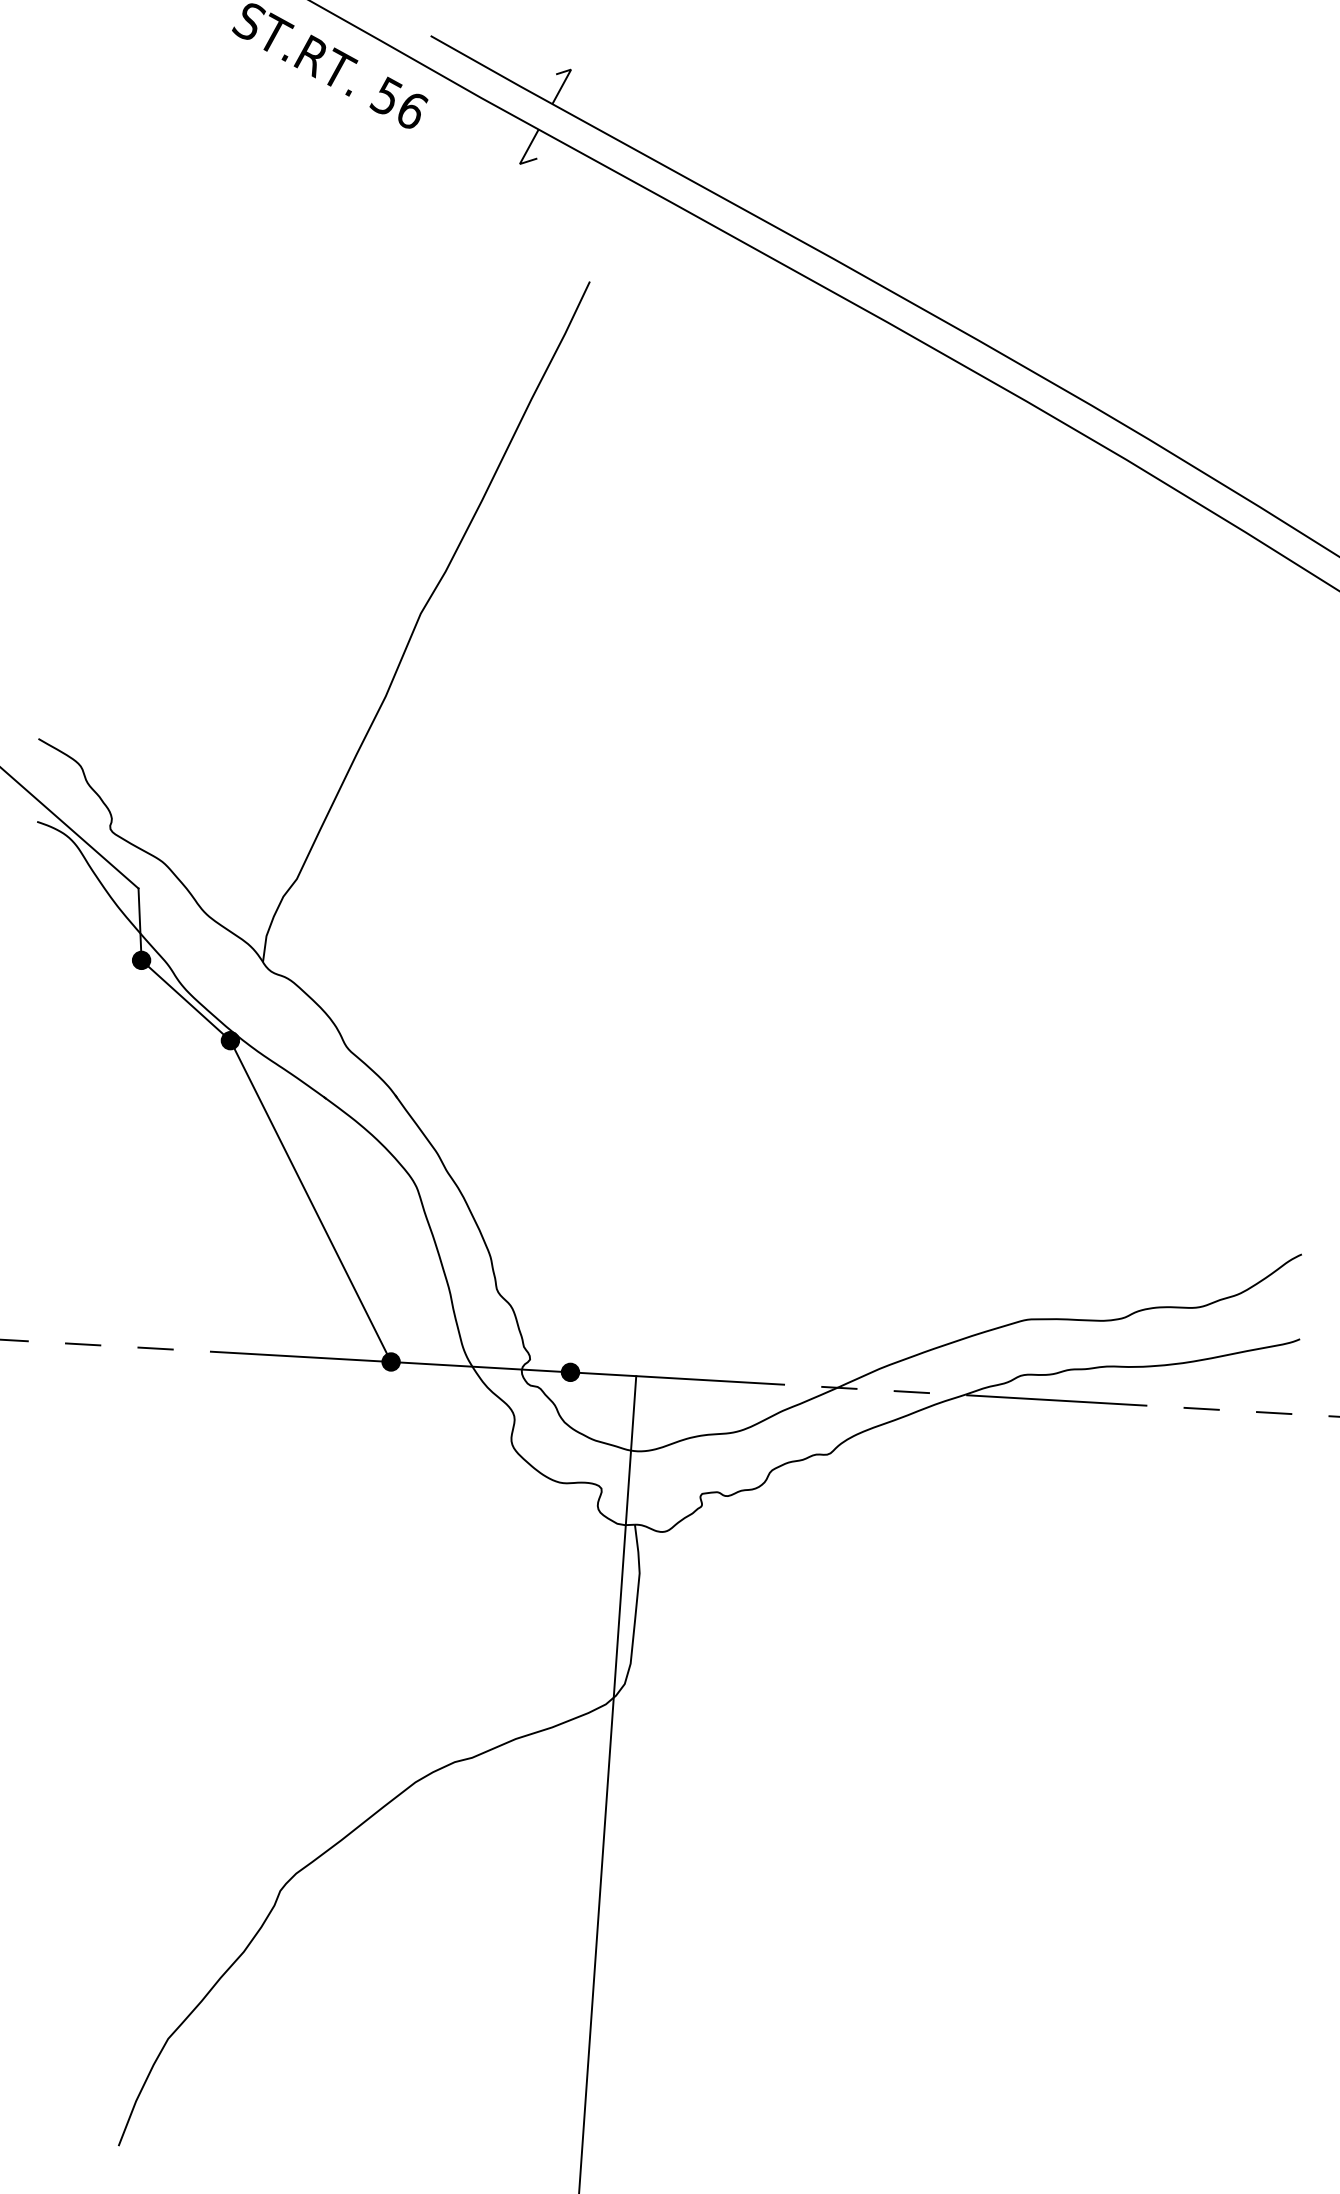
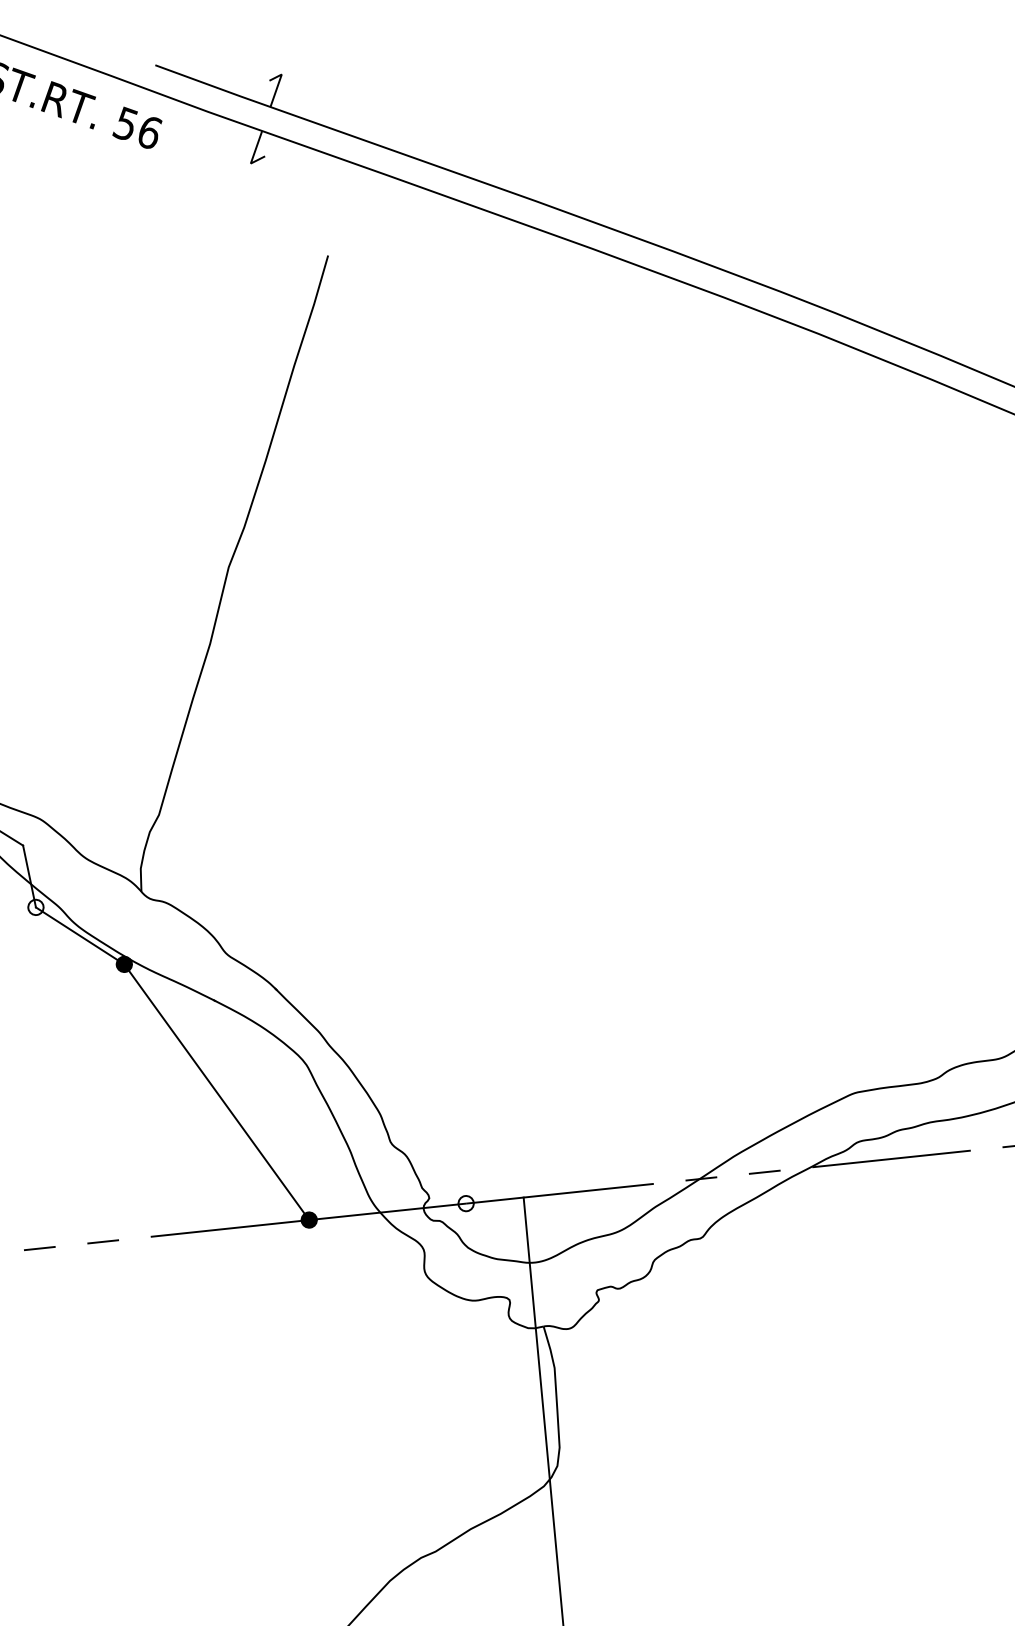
fill: (141, 960) -> (35, 907), removed
fill: (570, 1372) -> (466, 1203), removed

